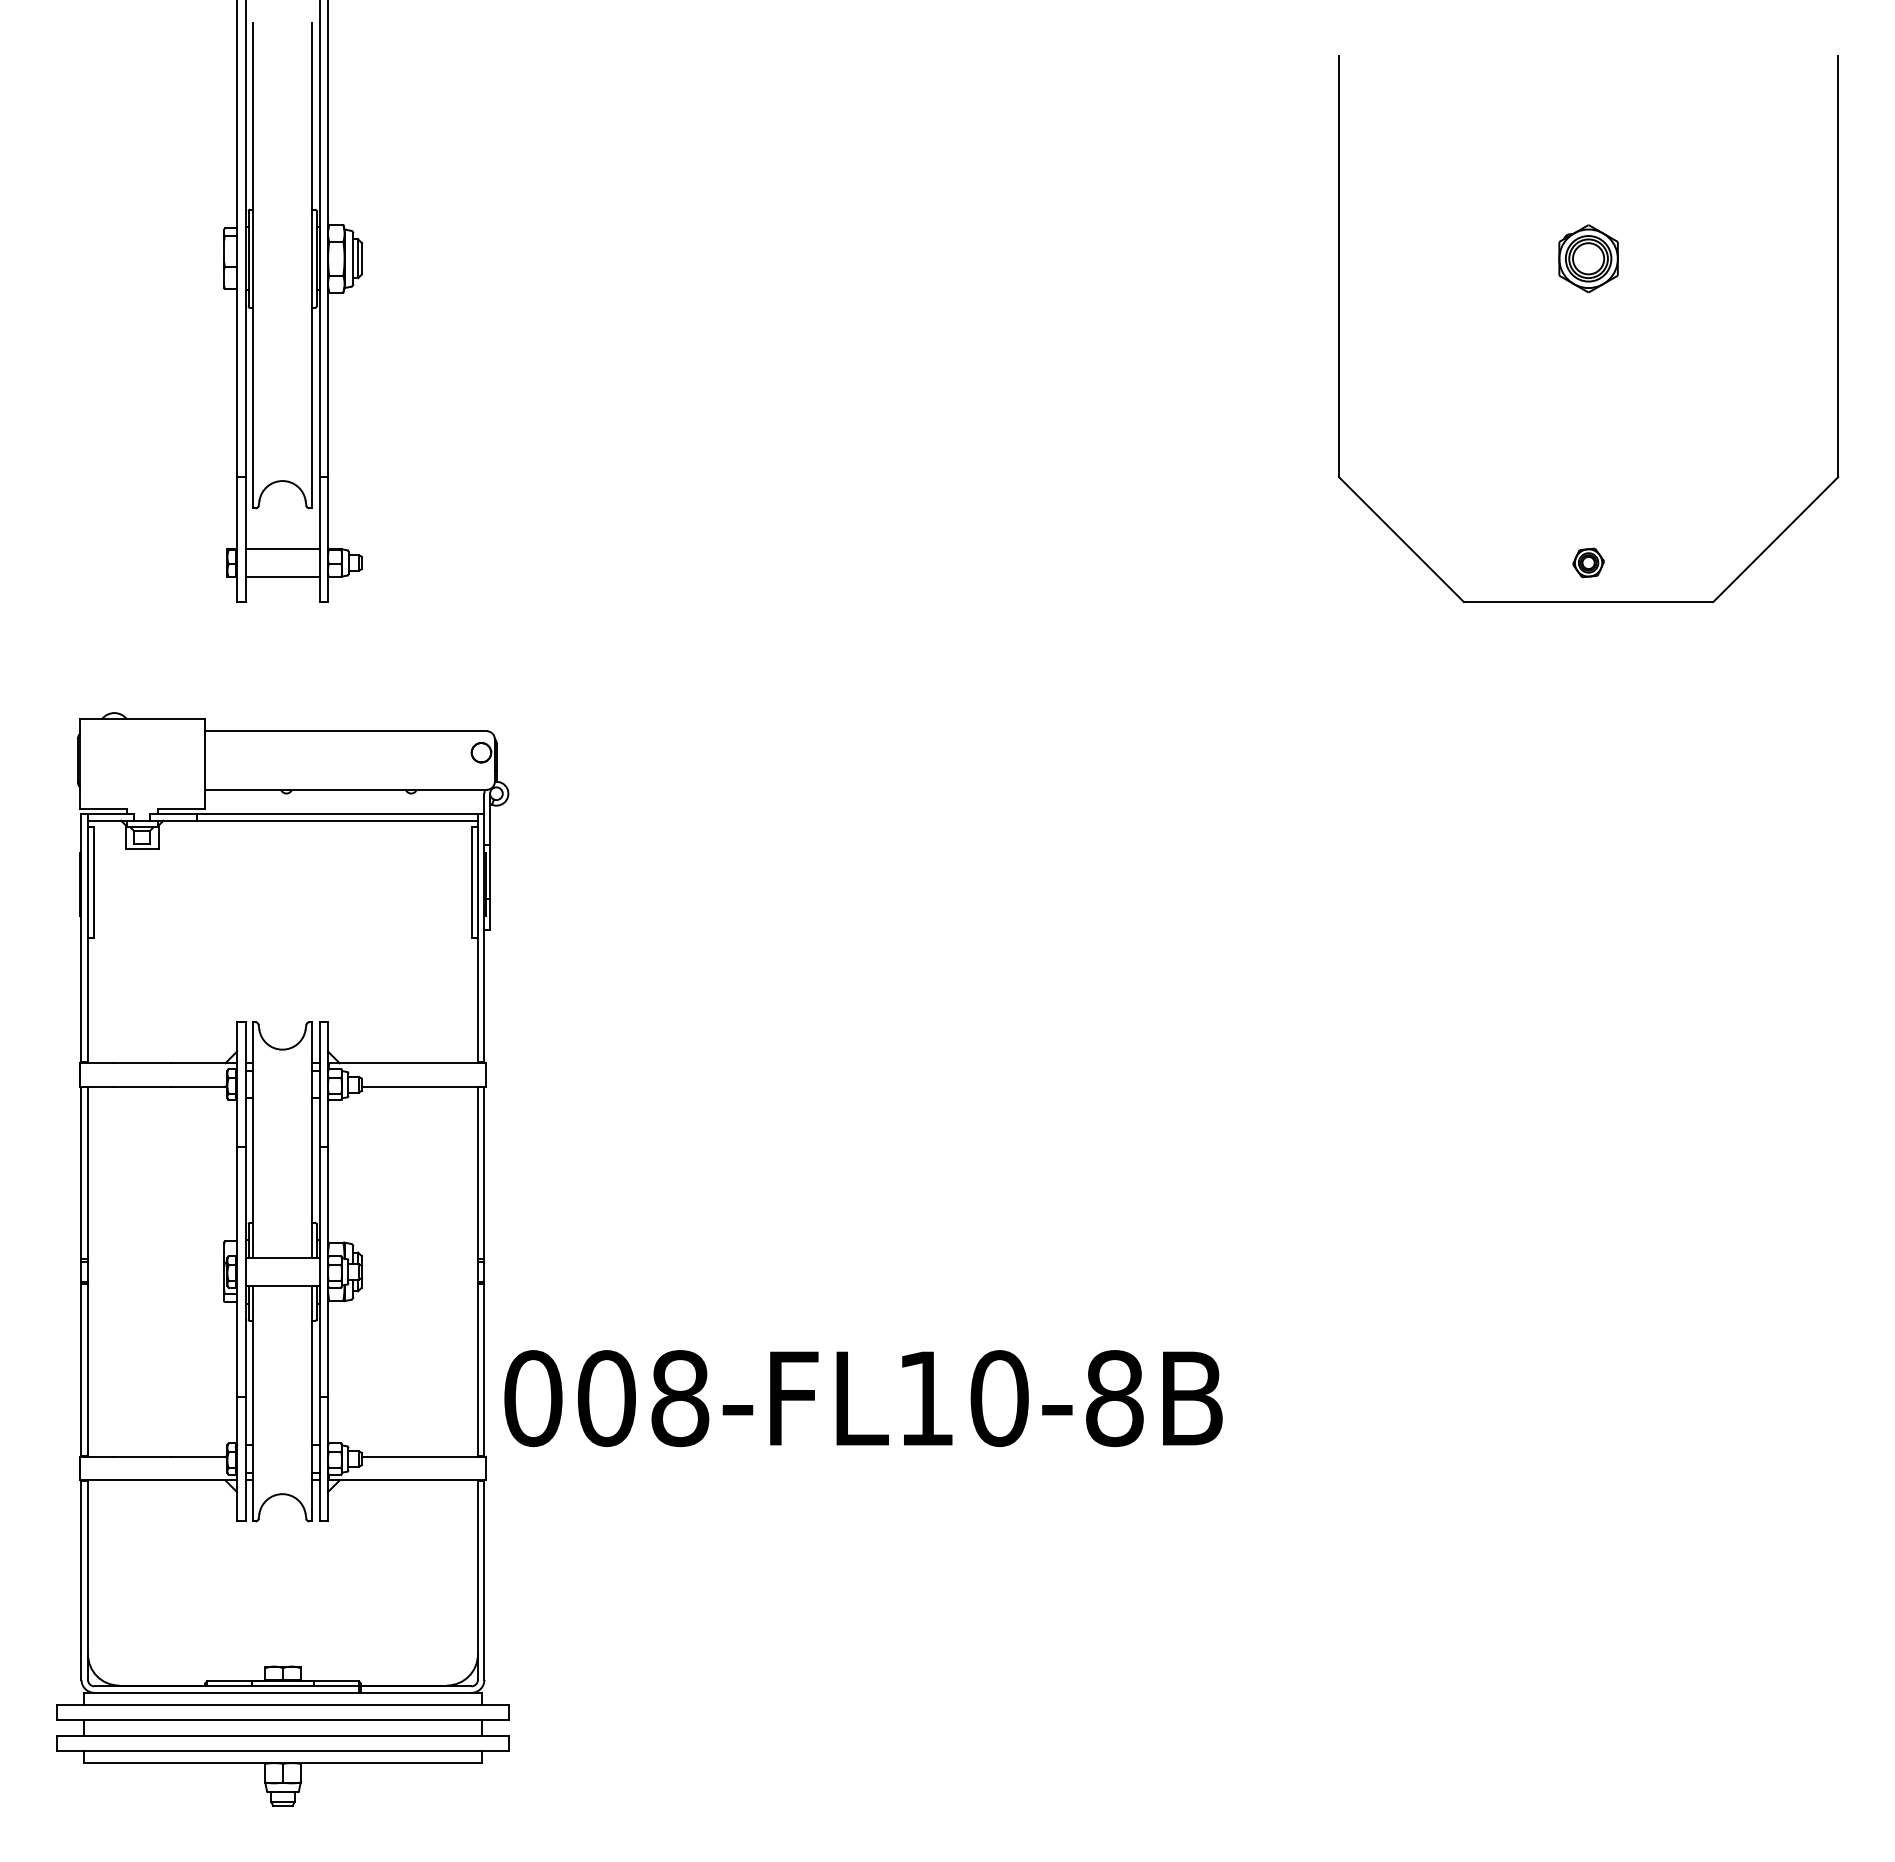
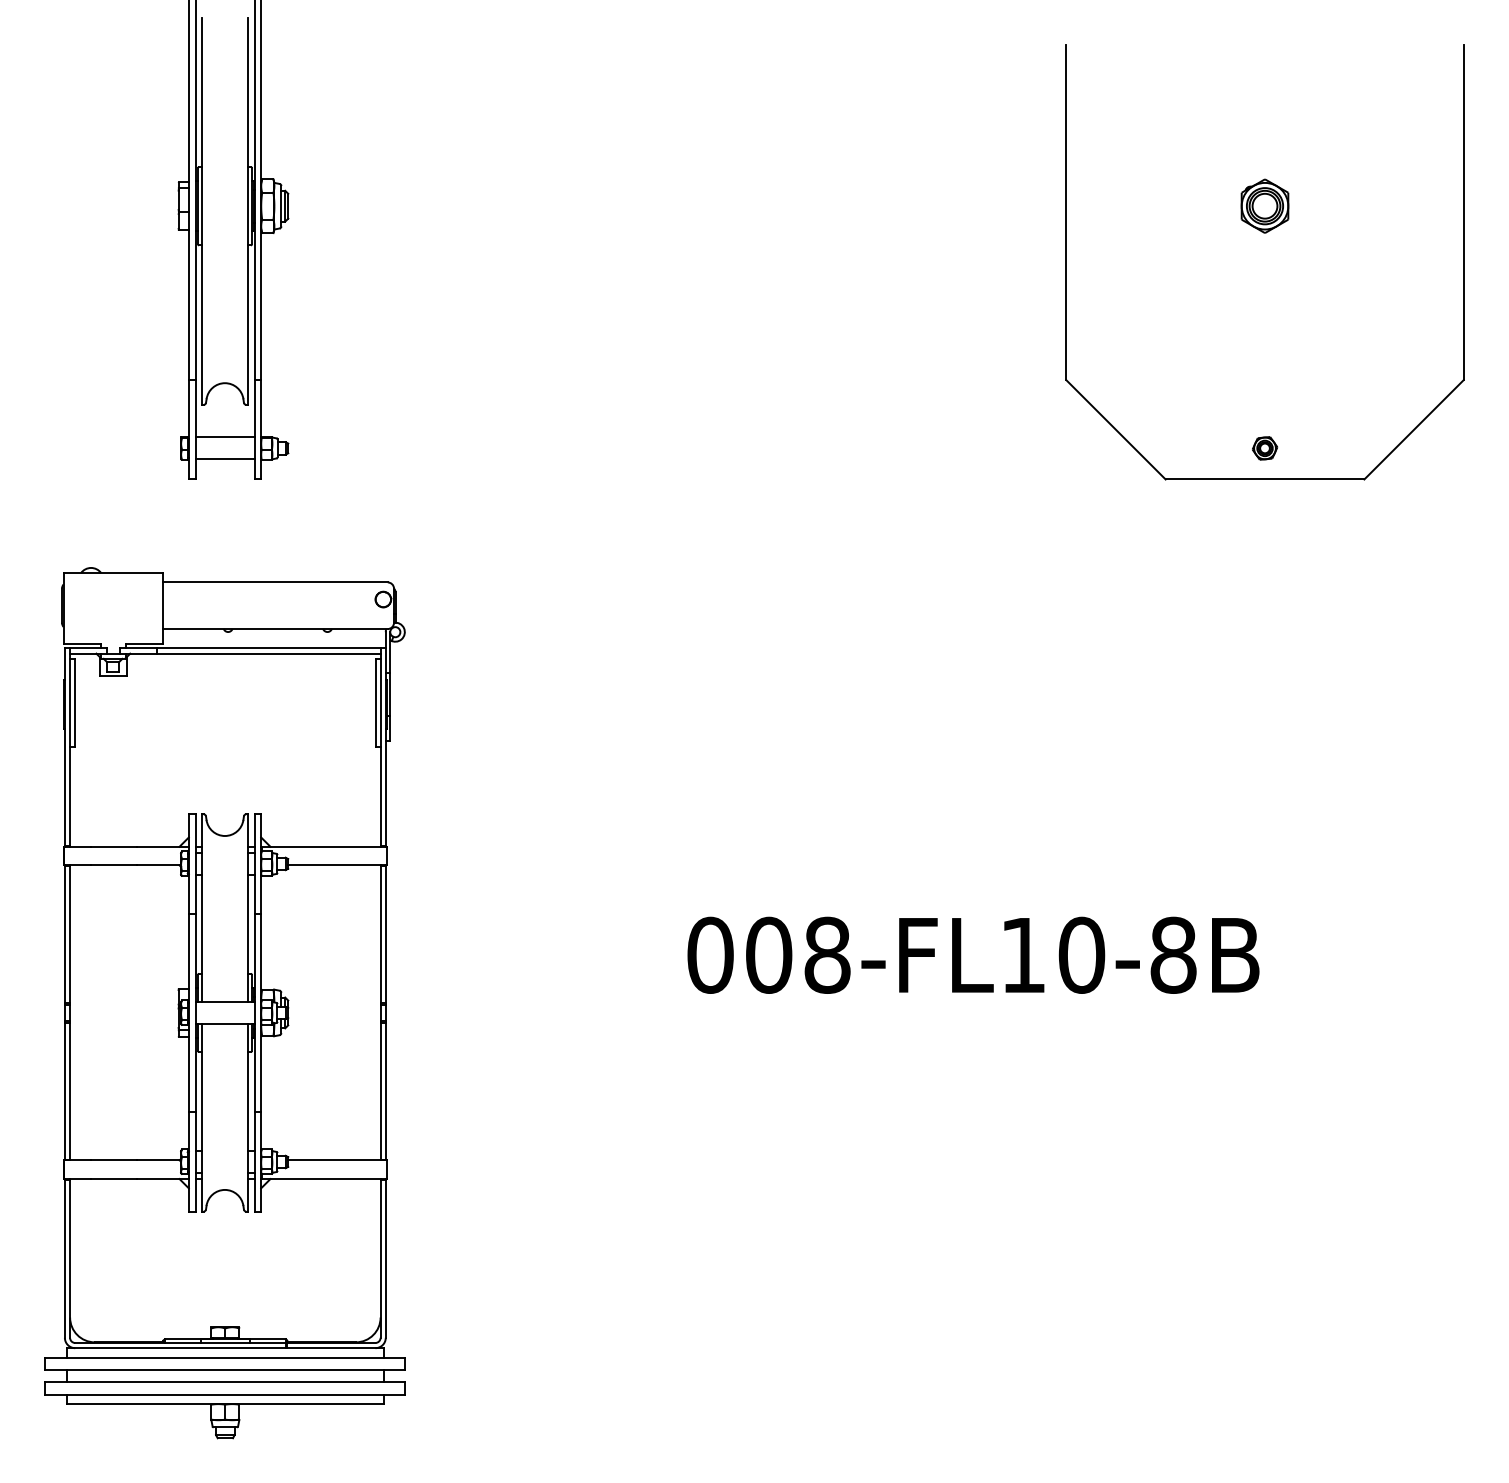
text: (863, 1398) -> (973, 955), moved

